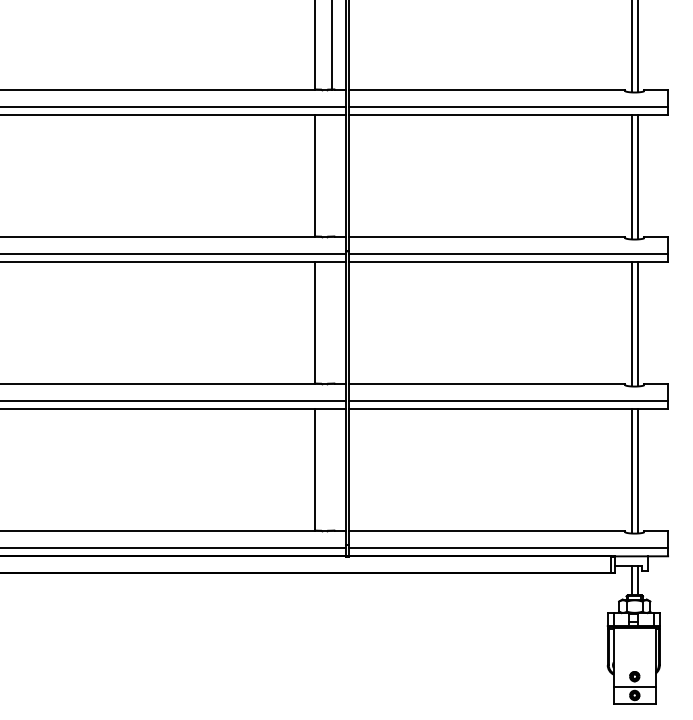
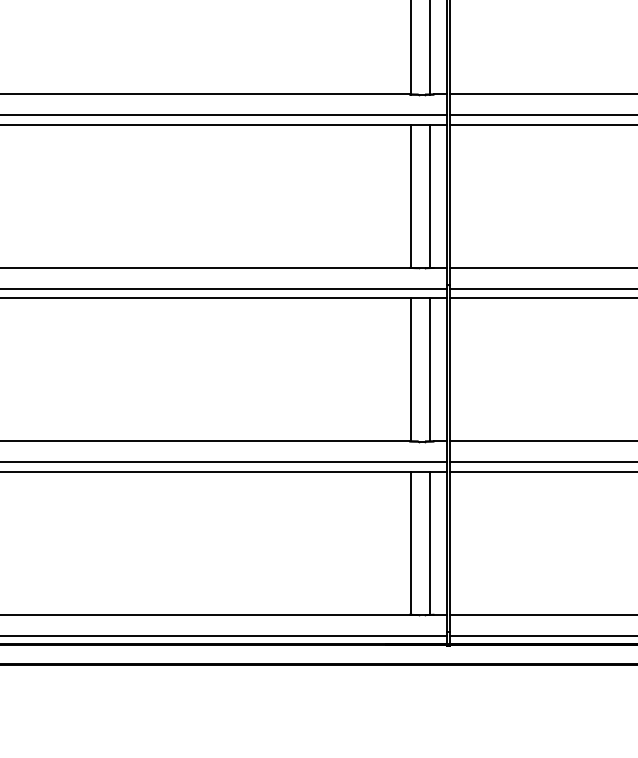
line: (331, 175) -> (429, 195), added
line: (331, 322) -> (429, 369), added
line: (331, 469) -> (429, 542), added

